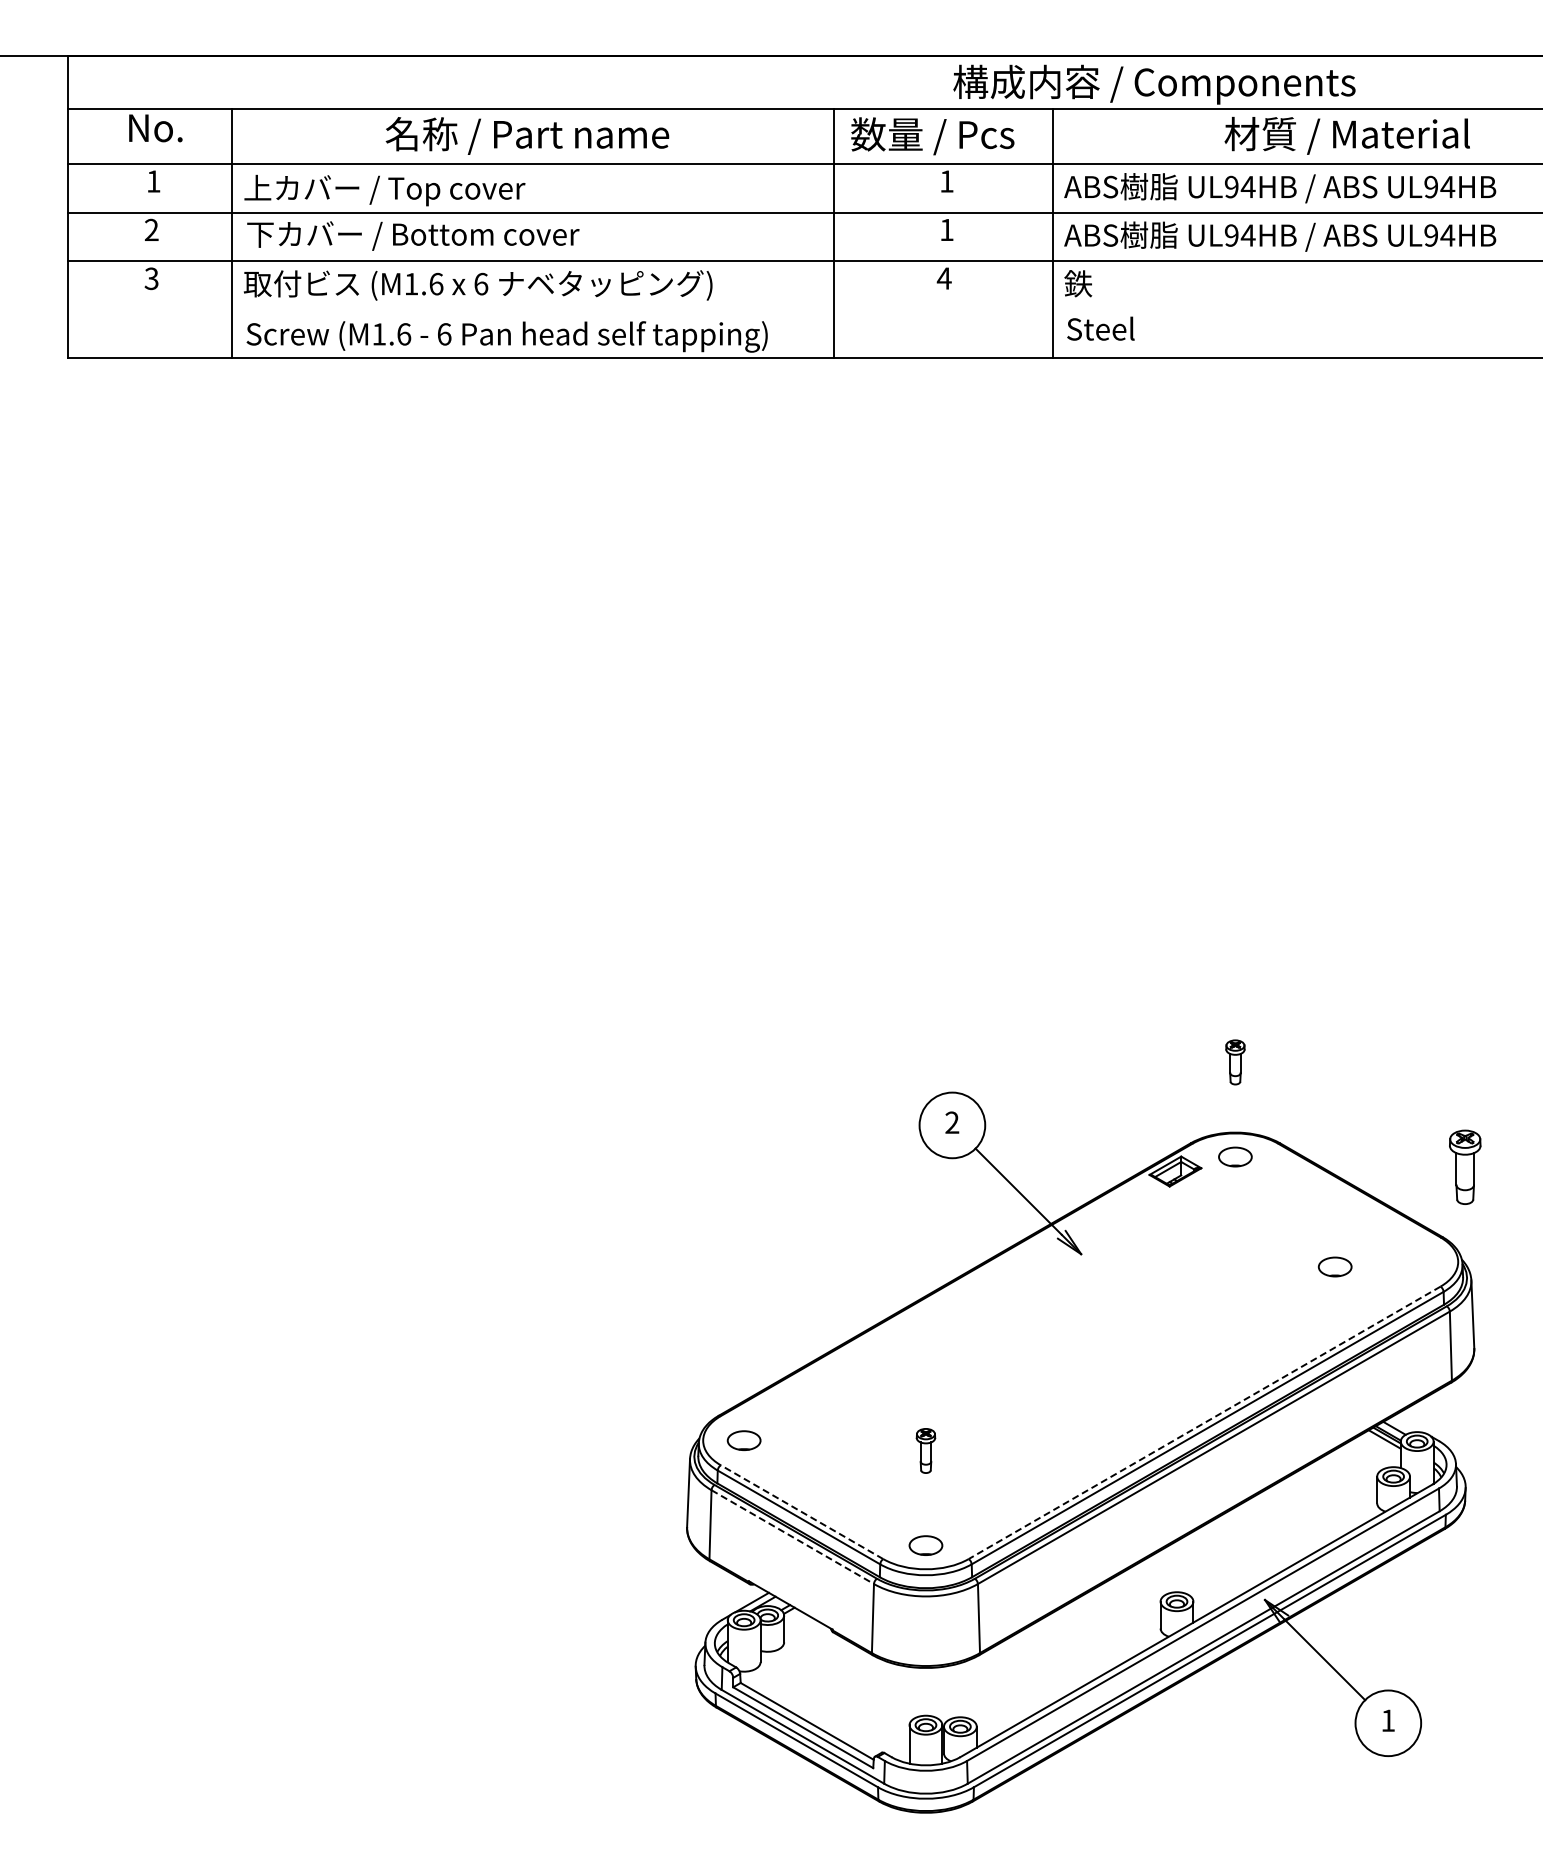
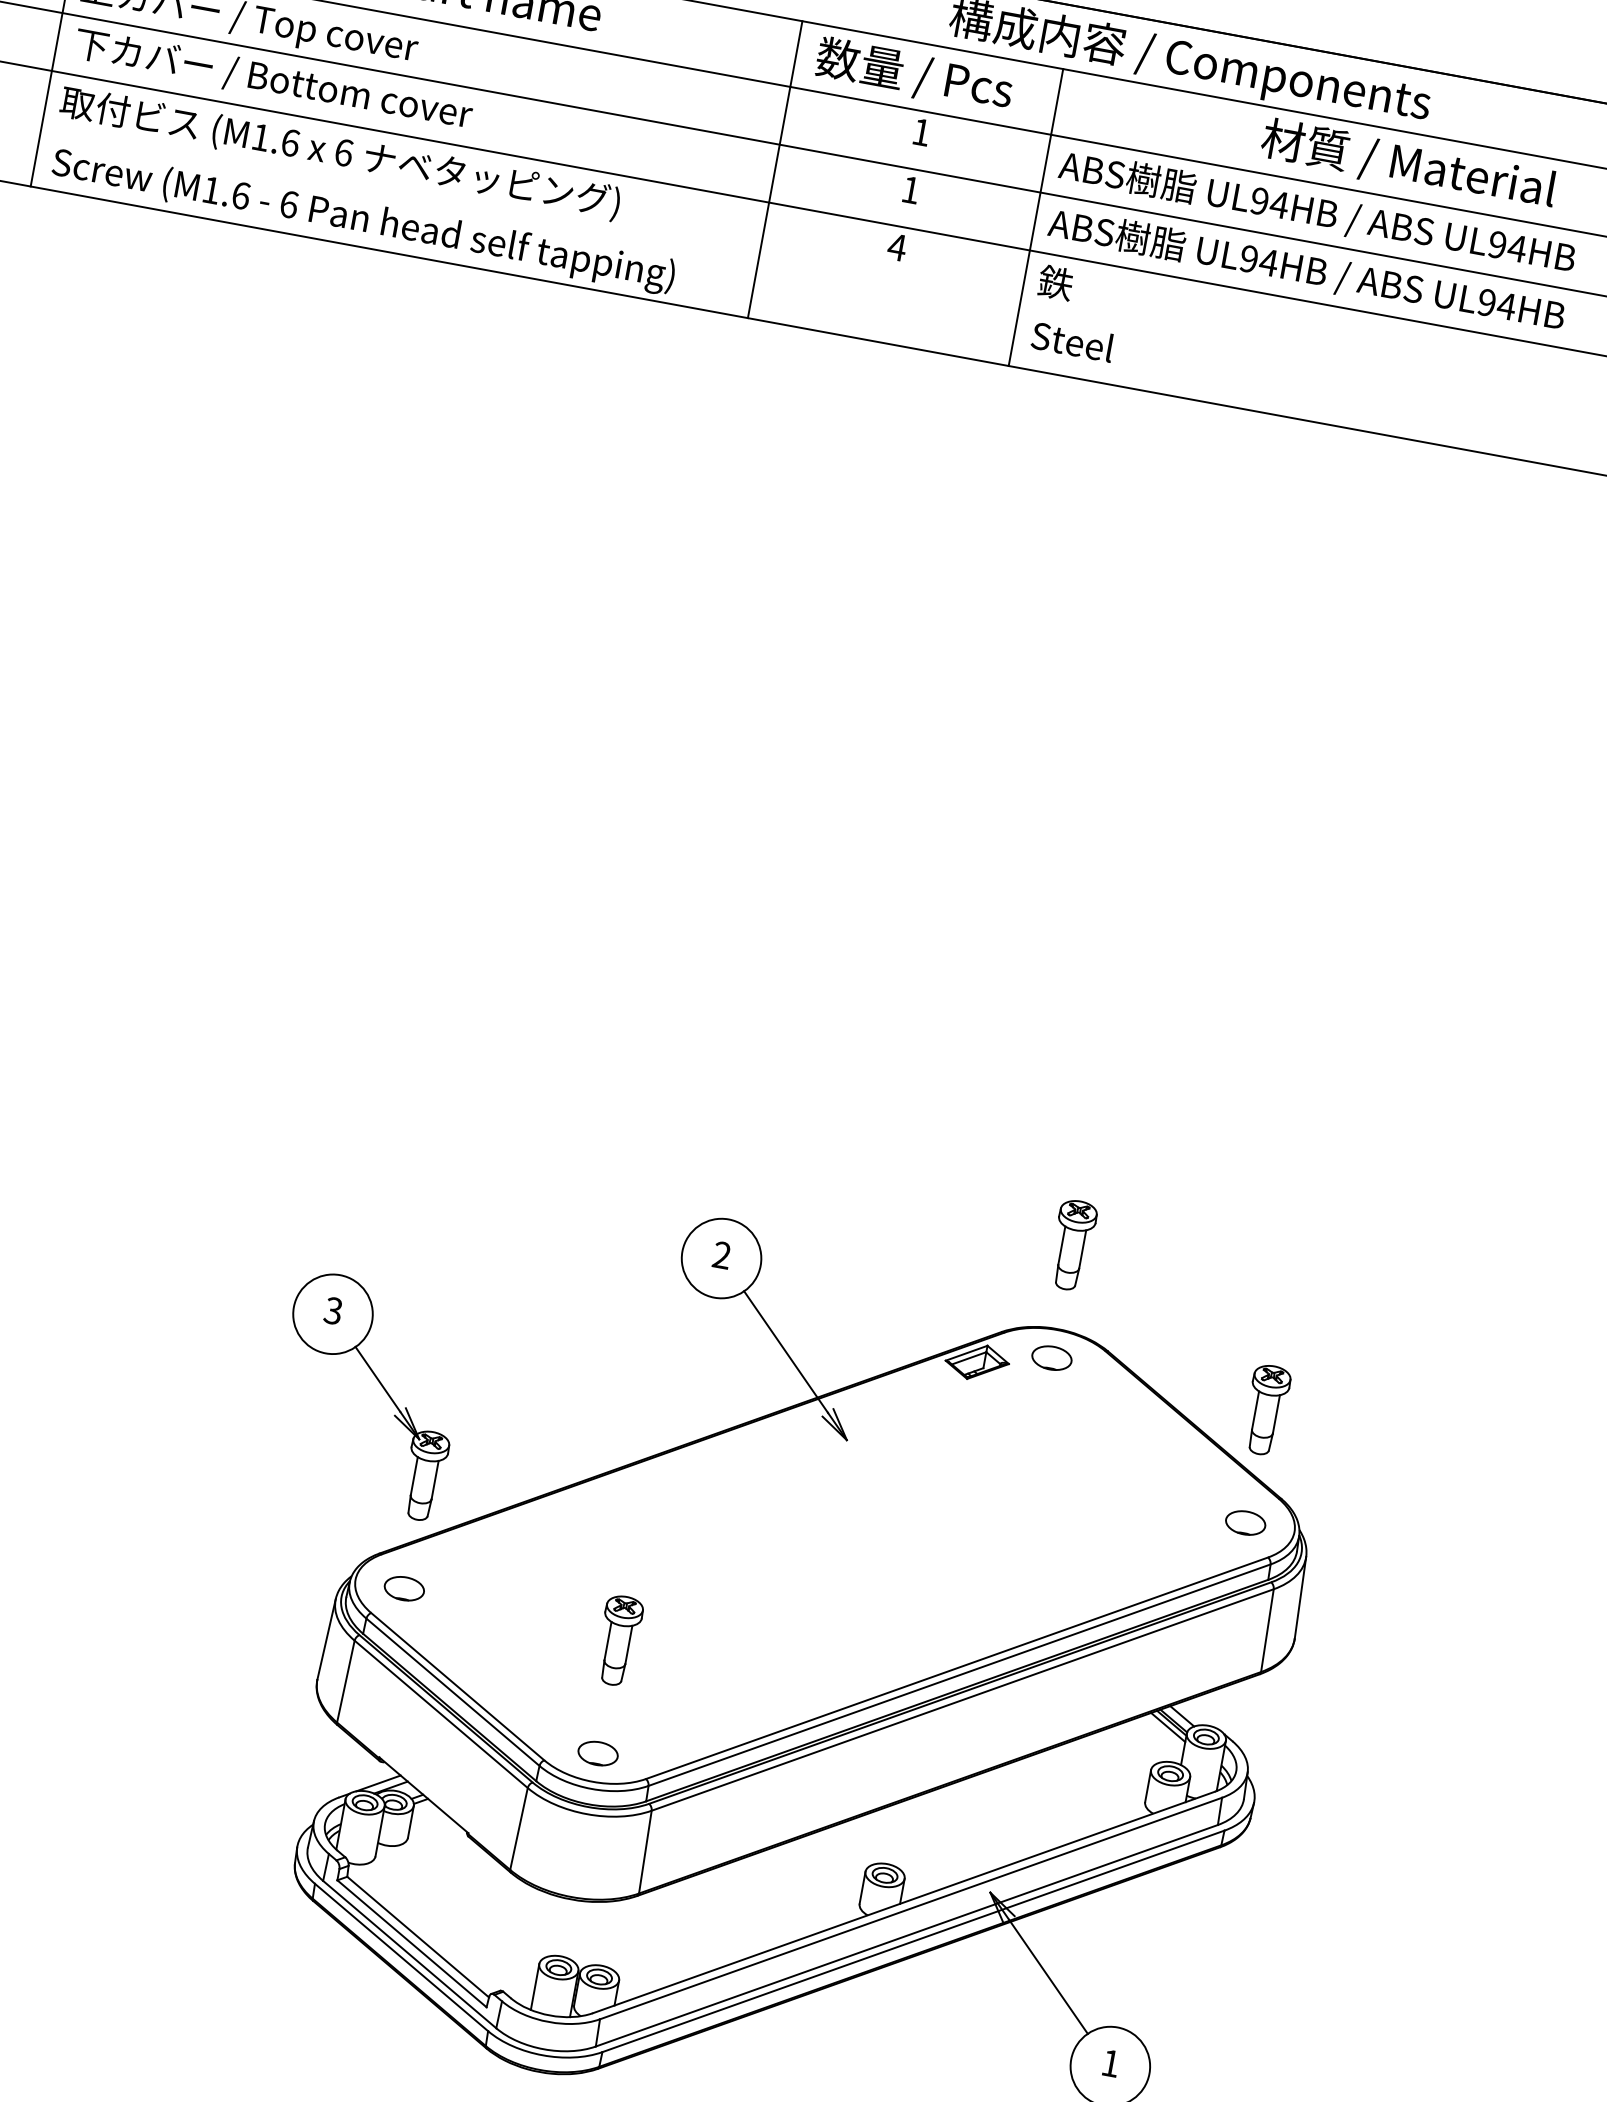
part: (1235, 1062) -> (1072, 1245), size x1.67
part: (1465, 1166) -> (1266, 1409), moved
part: (1335, 1266) -> (1246, 1522), moved
part: (694, 1279) -> (380, 1385), added
line: (1204, 1423) -> (956, 1668), dashed -> solid
part: (925, 1450) -> (618, 1640), size x1.67
line: (802, 1512) -> (458, 1687), dashed -> solid
line: (792, 1537) -> (440, 1714), dashed -> solid

